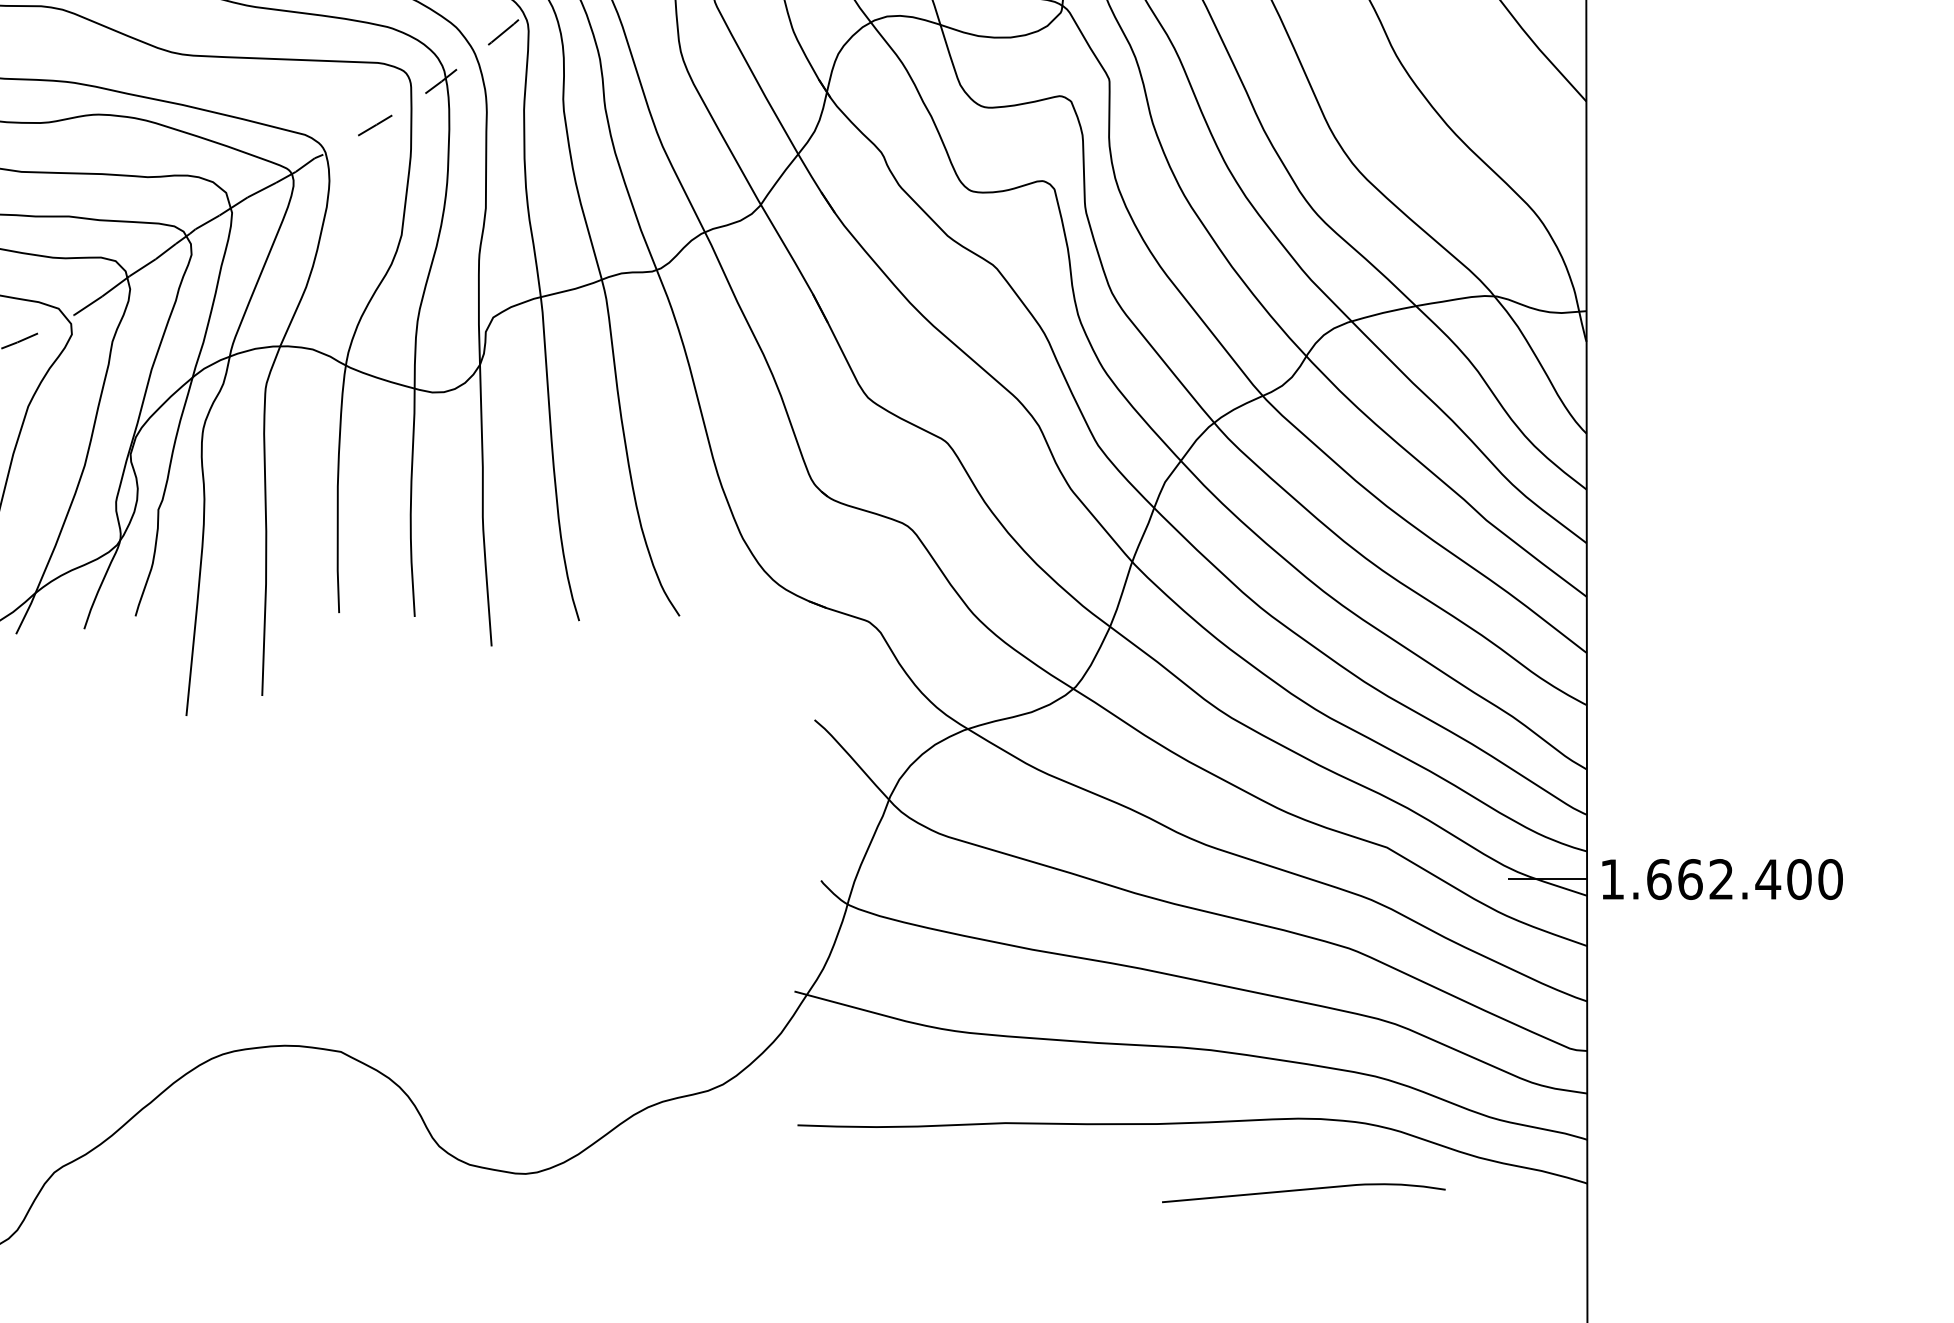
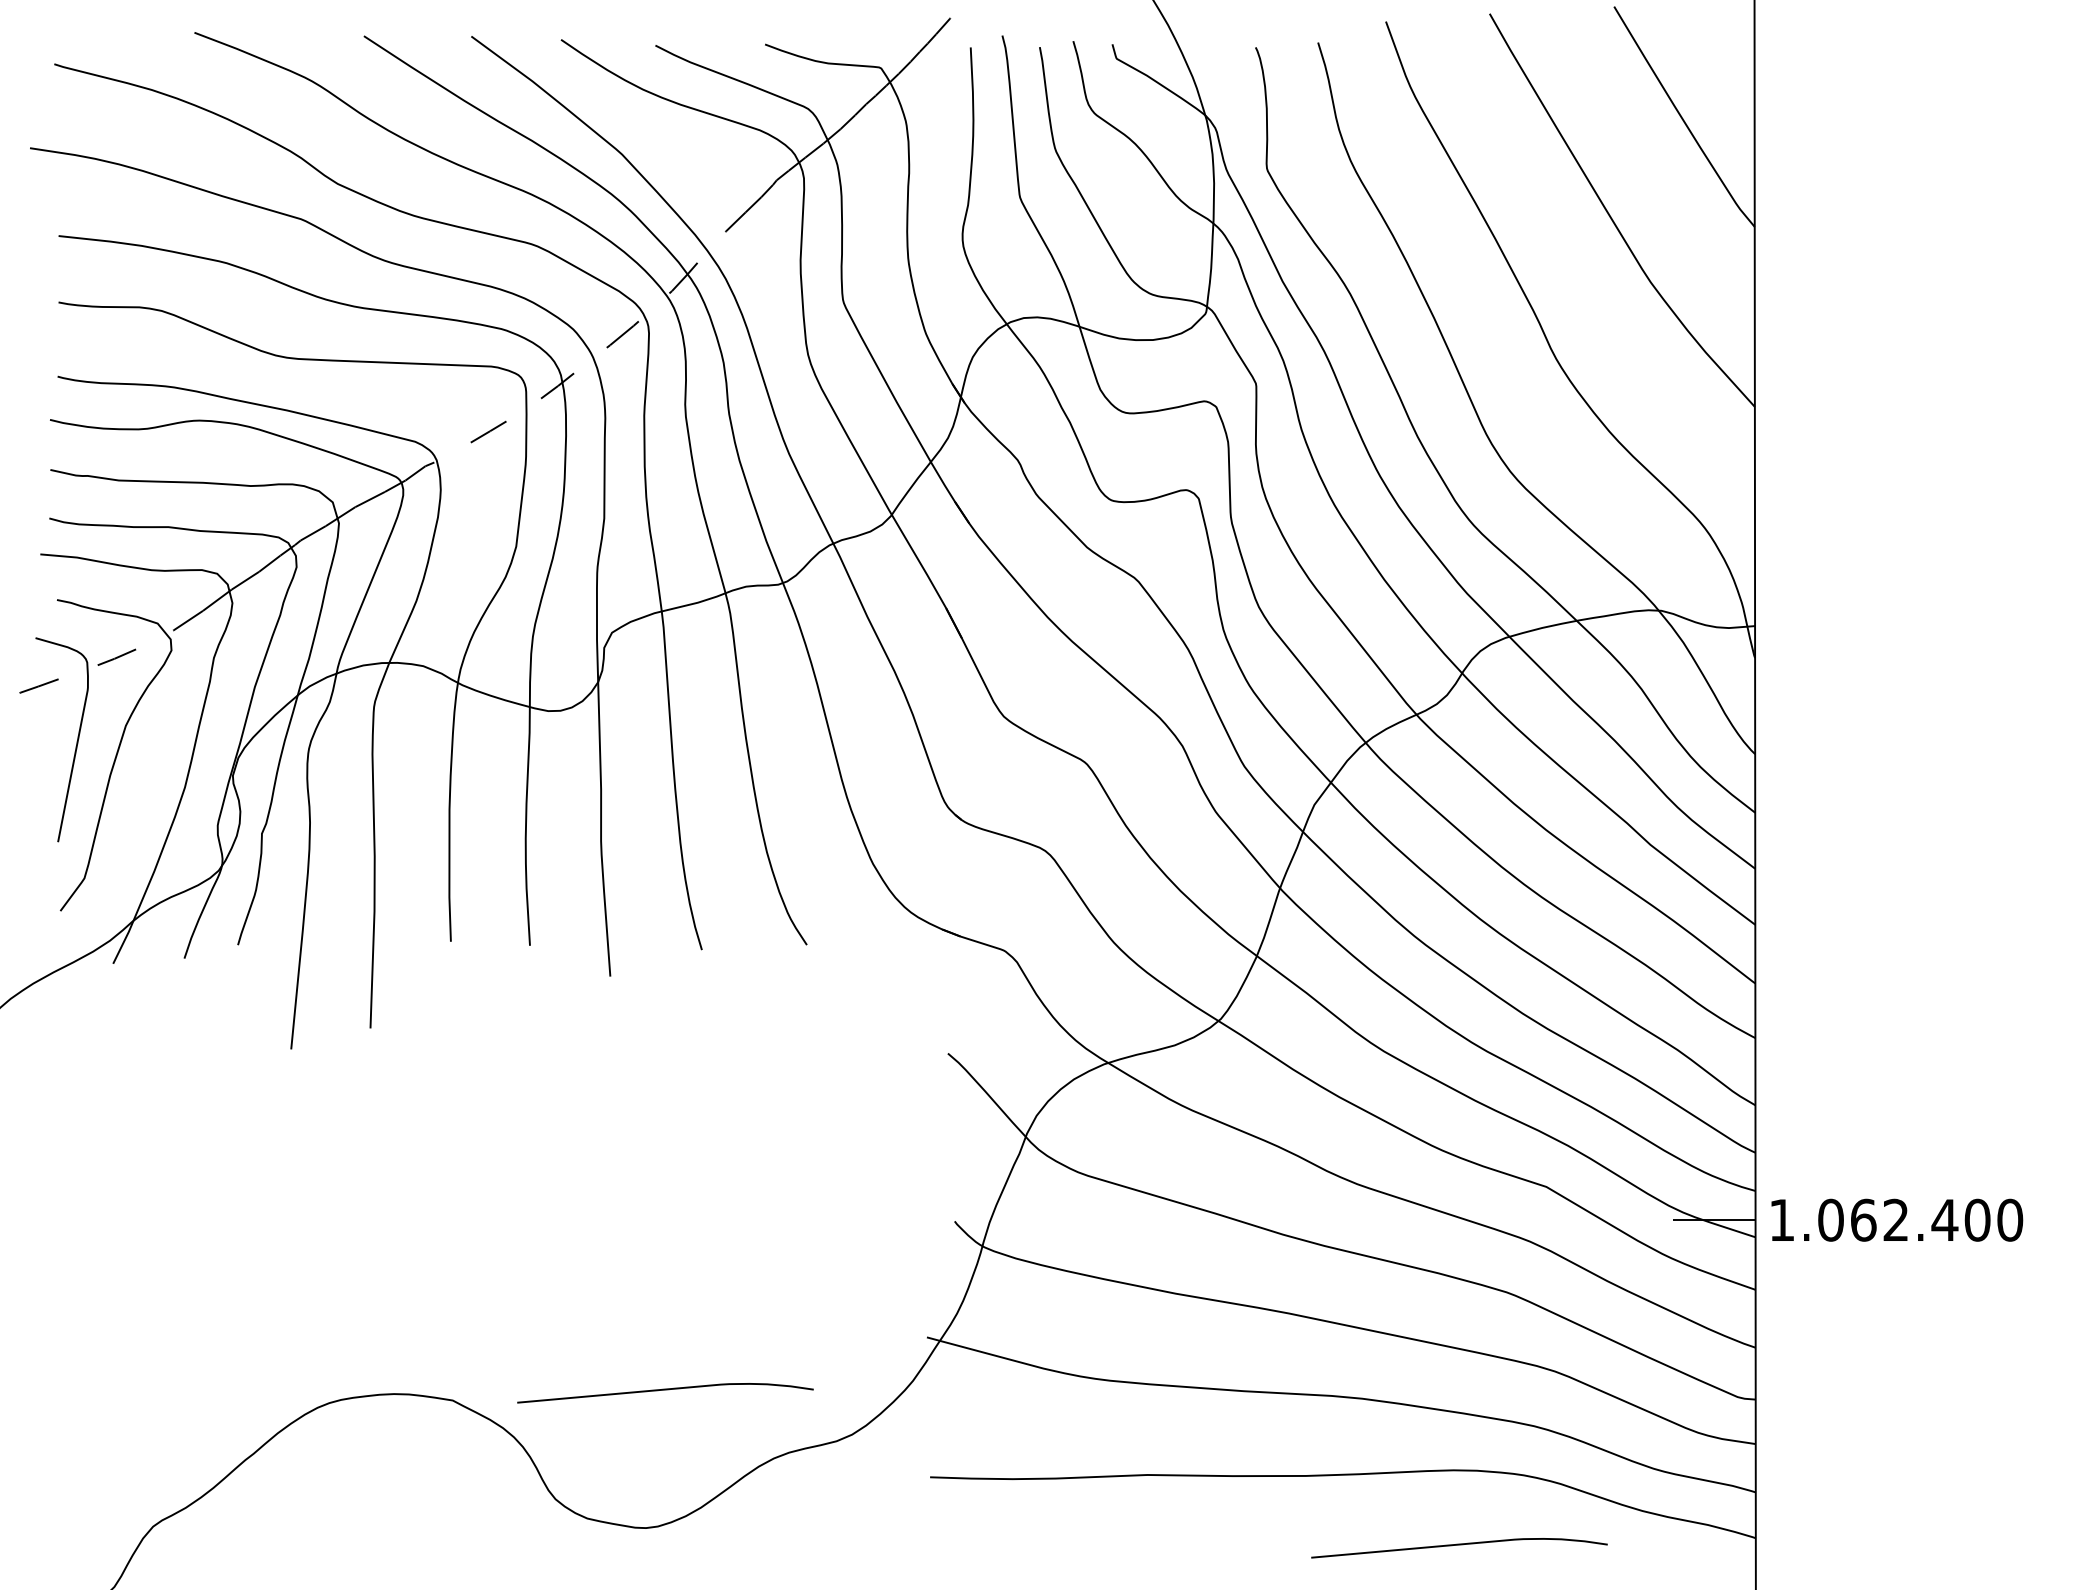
text: (1659, 878) -> (1831, 1219), 1.662.400 -> 1.062.400
curve: (544, 1042) -> (665, 1390), added

